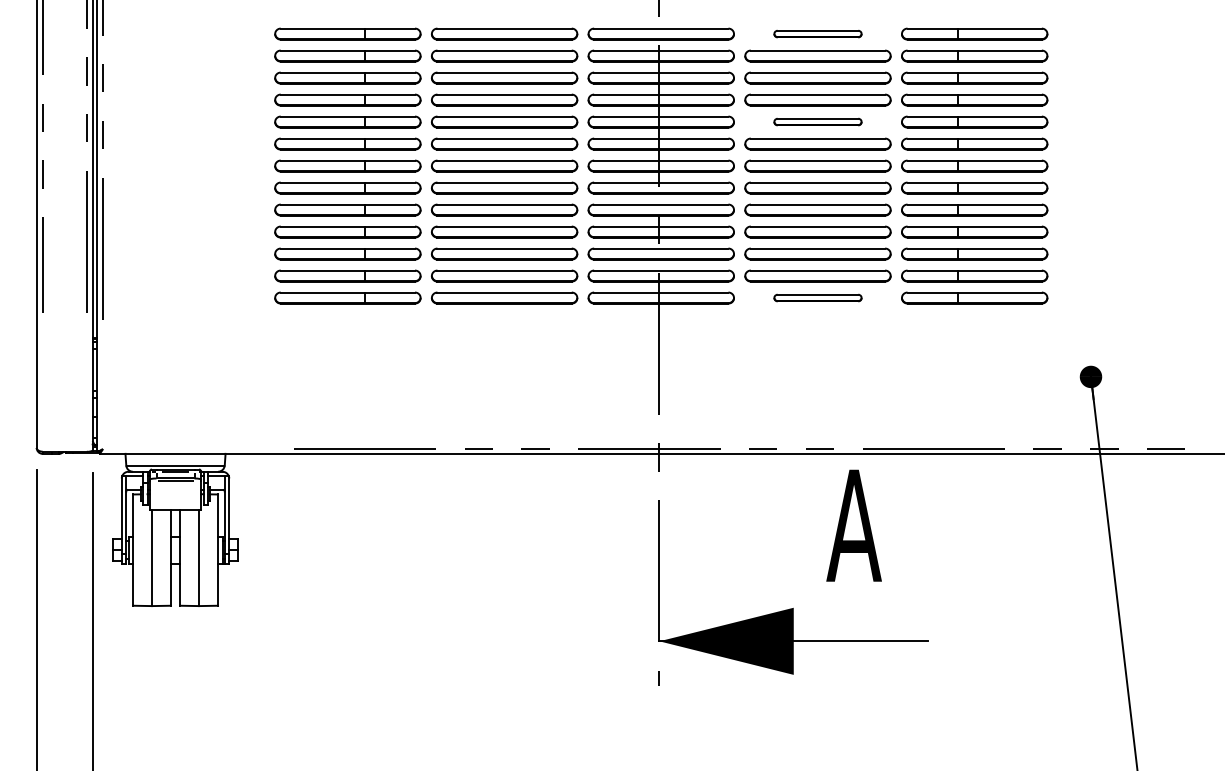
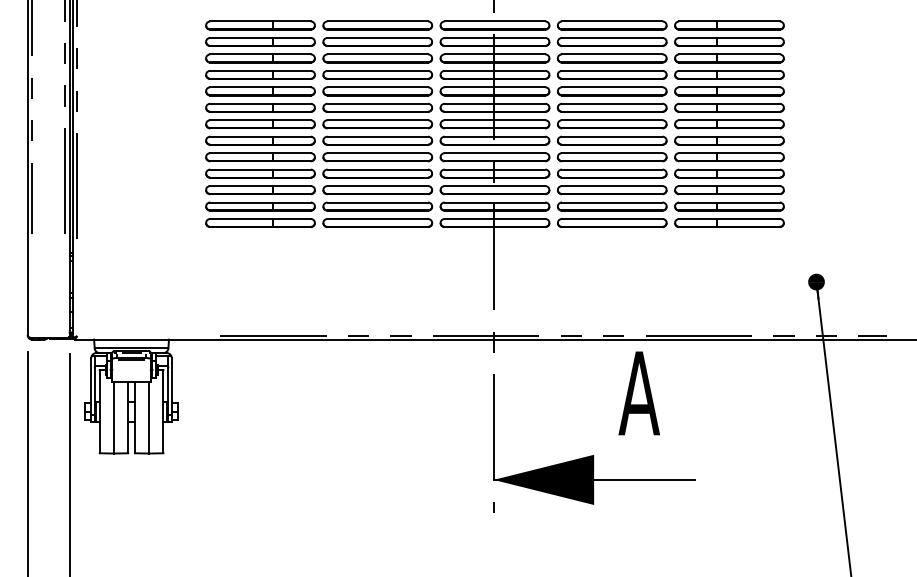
part: (817, 33) -> (611, 25), size x1.67
part: (817, 121) -> (611, 90), size x1.67
part: (817, 297) -> (611, 222), size x1.67

